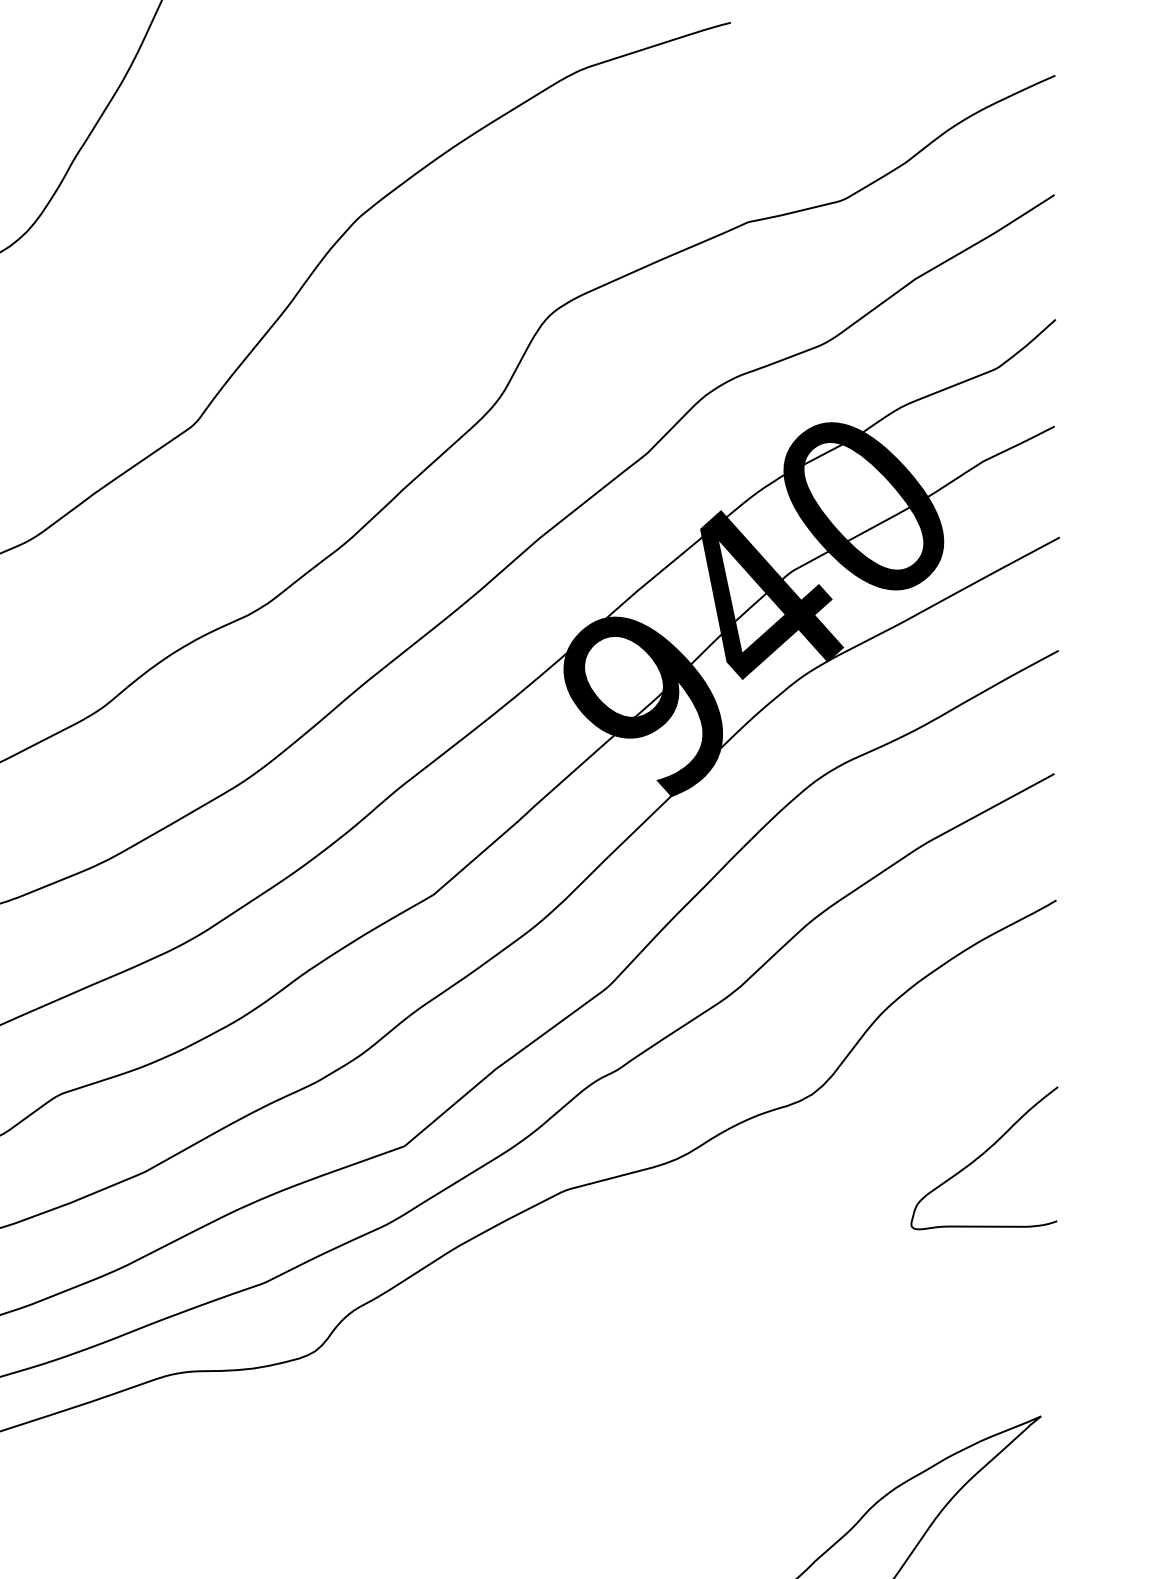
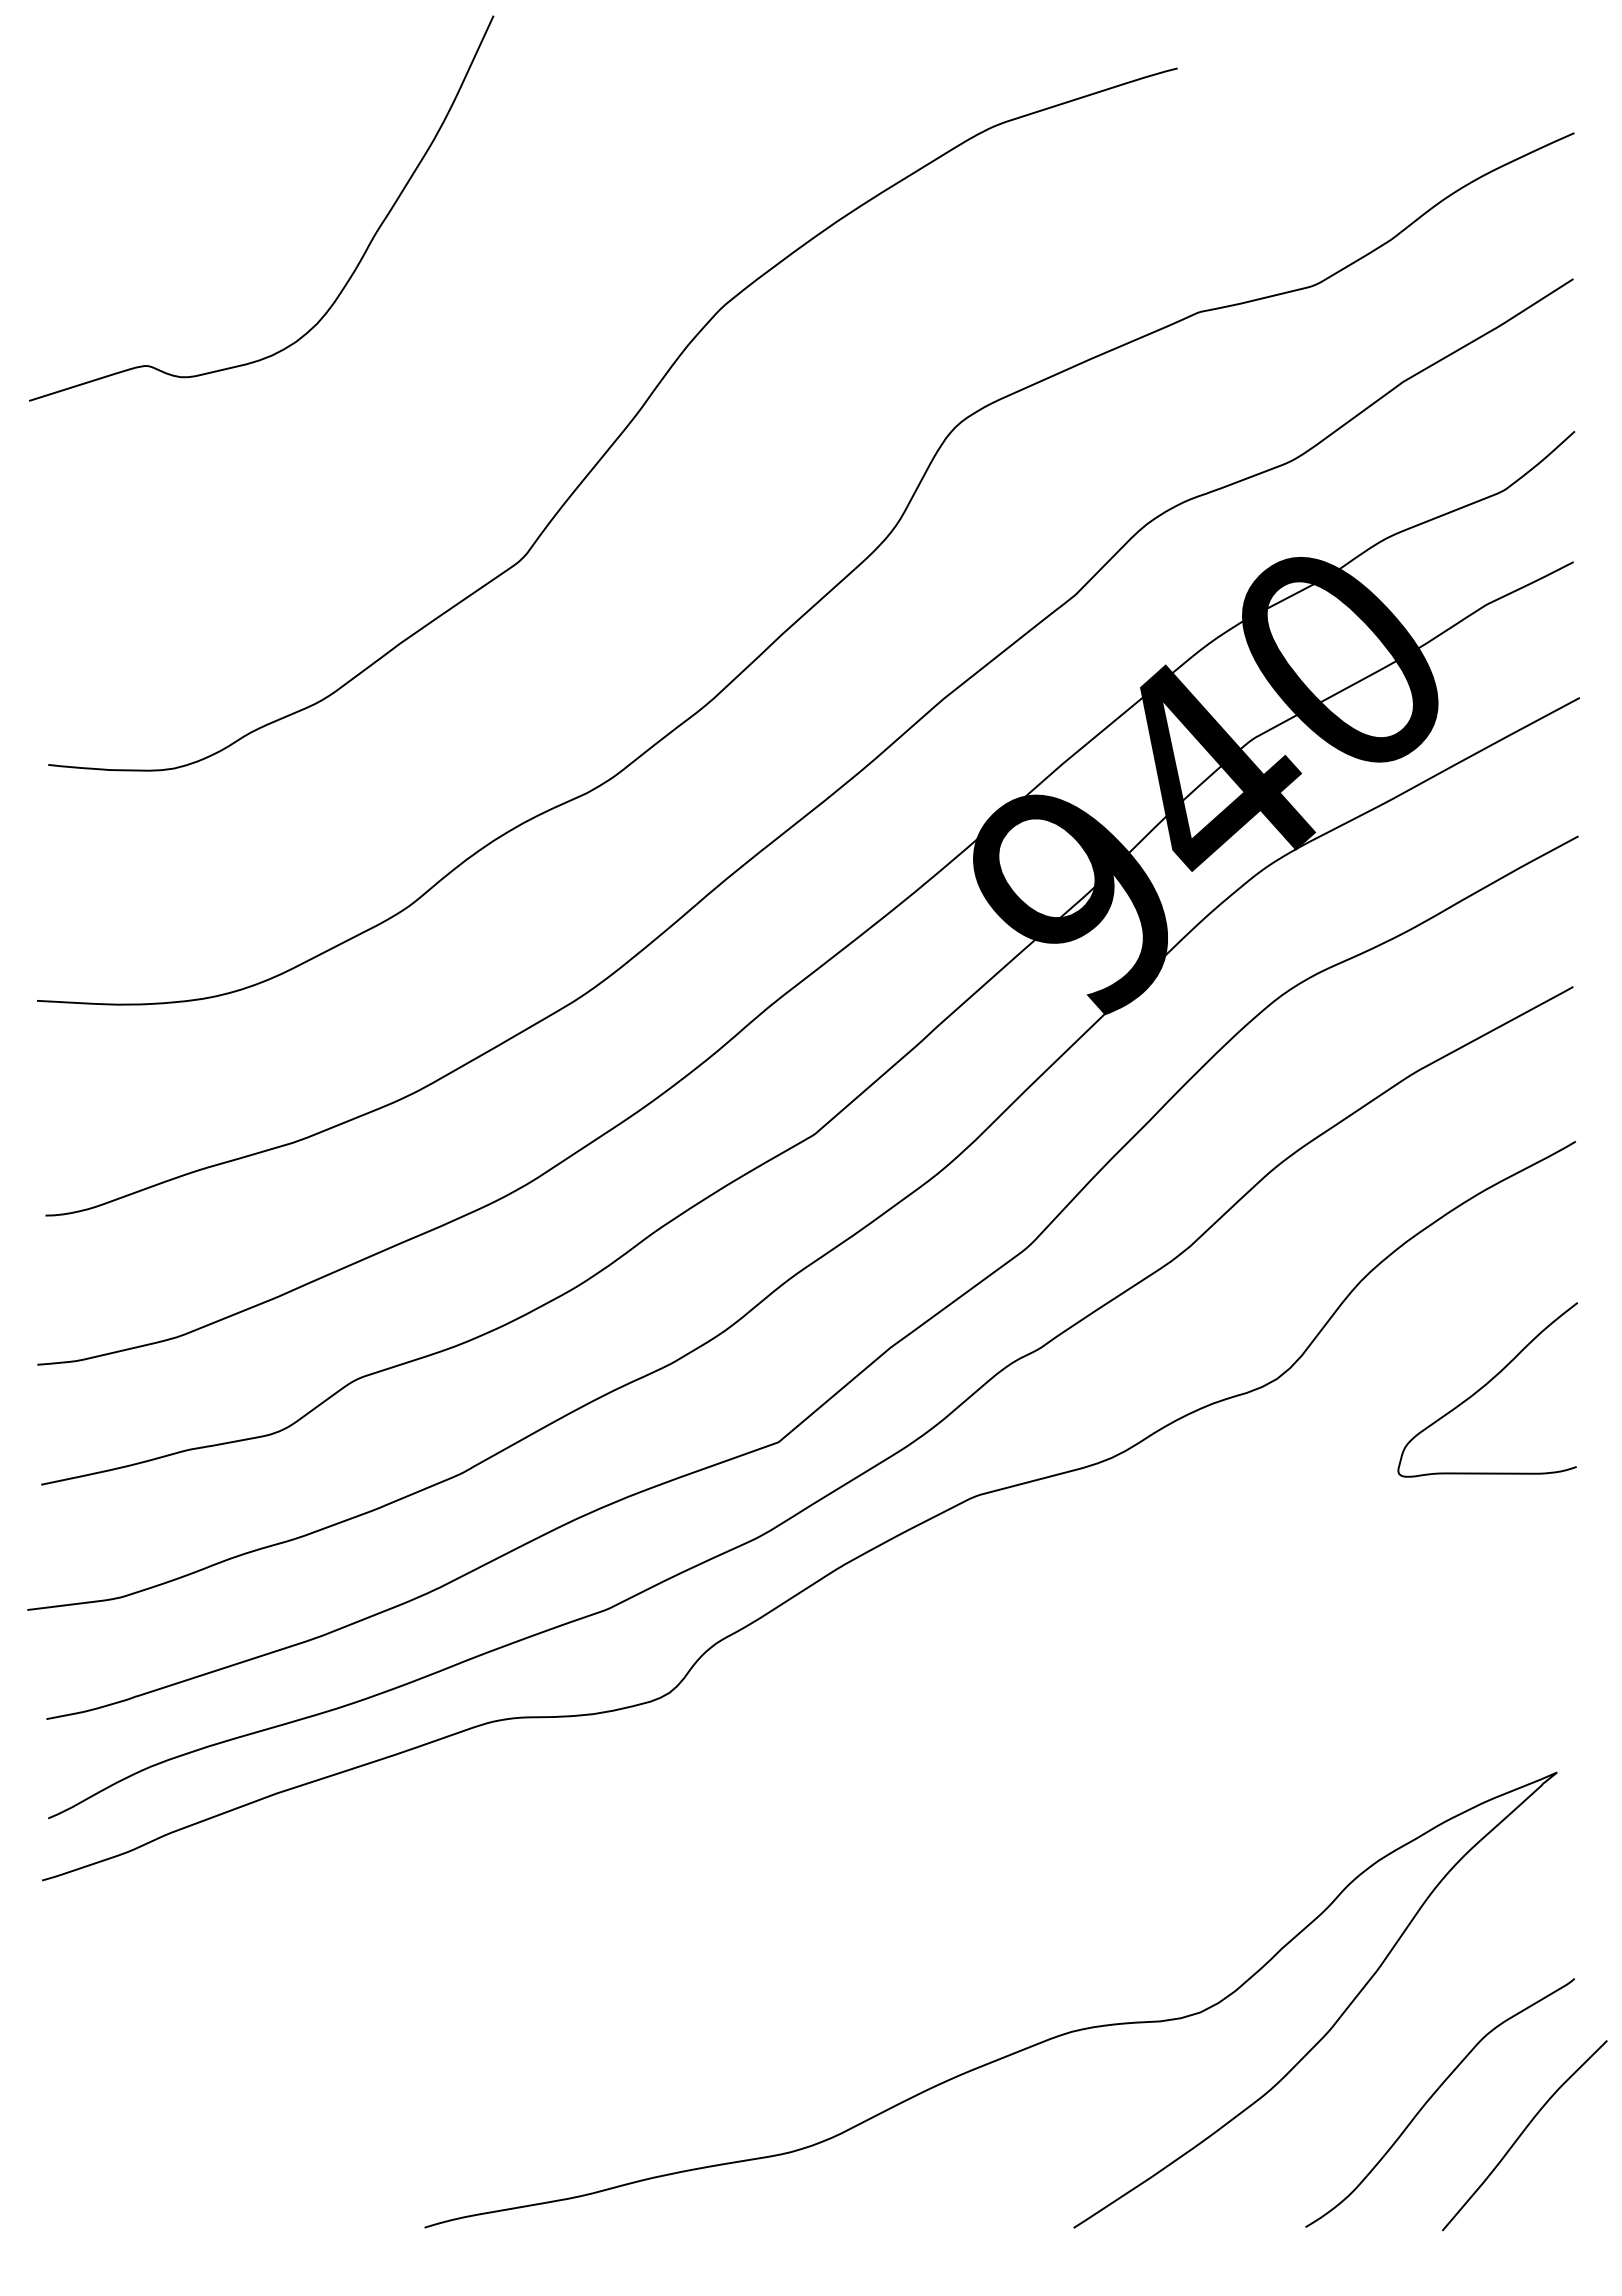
curve: (982, 1155) -> (1485, 1386), moved

